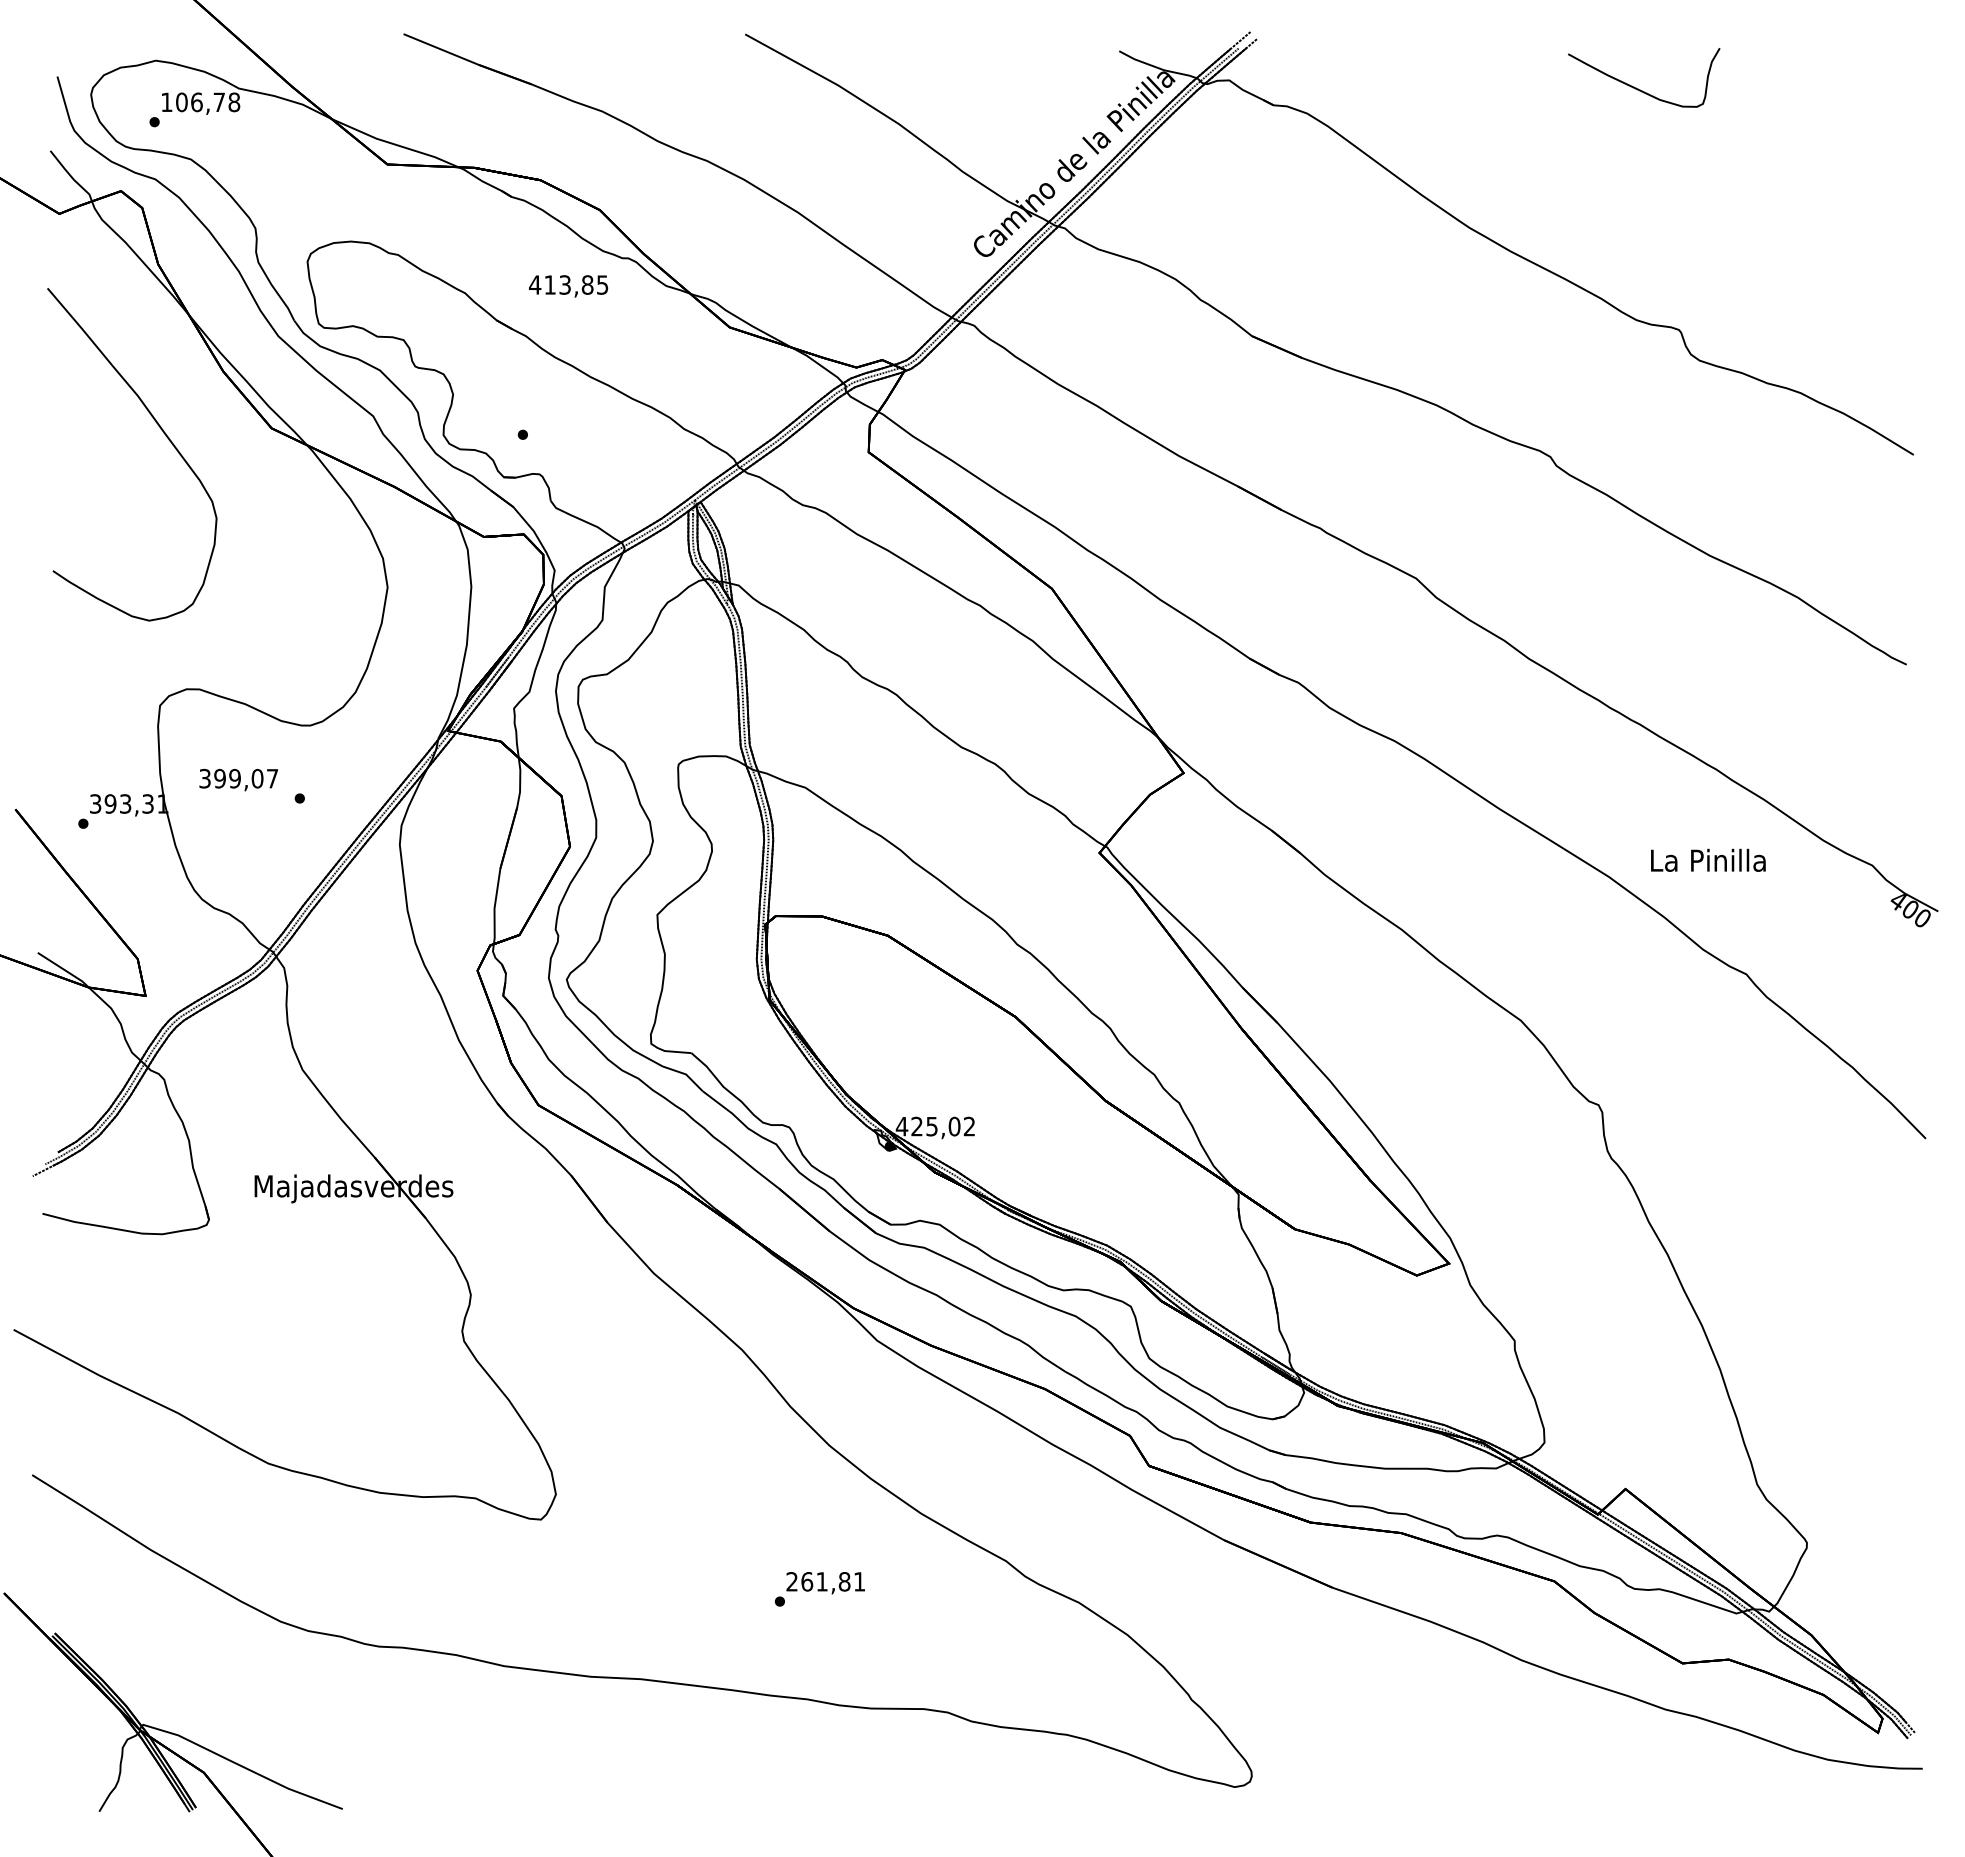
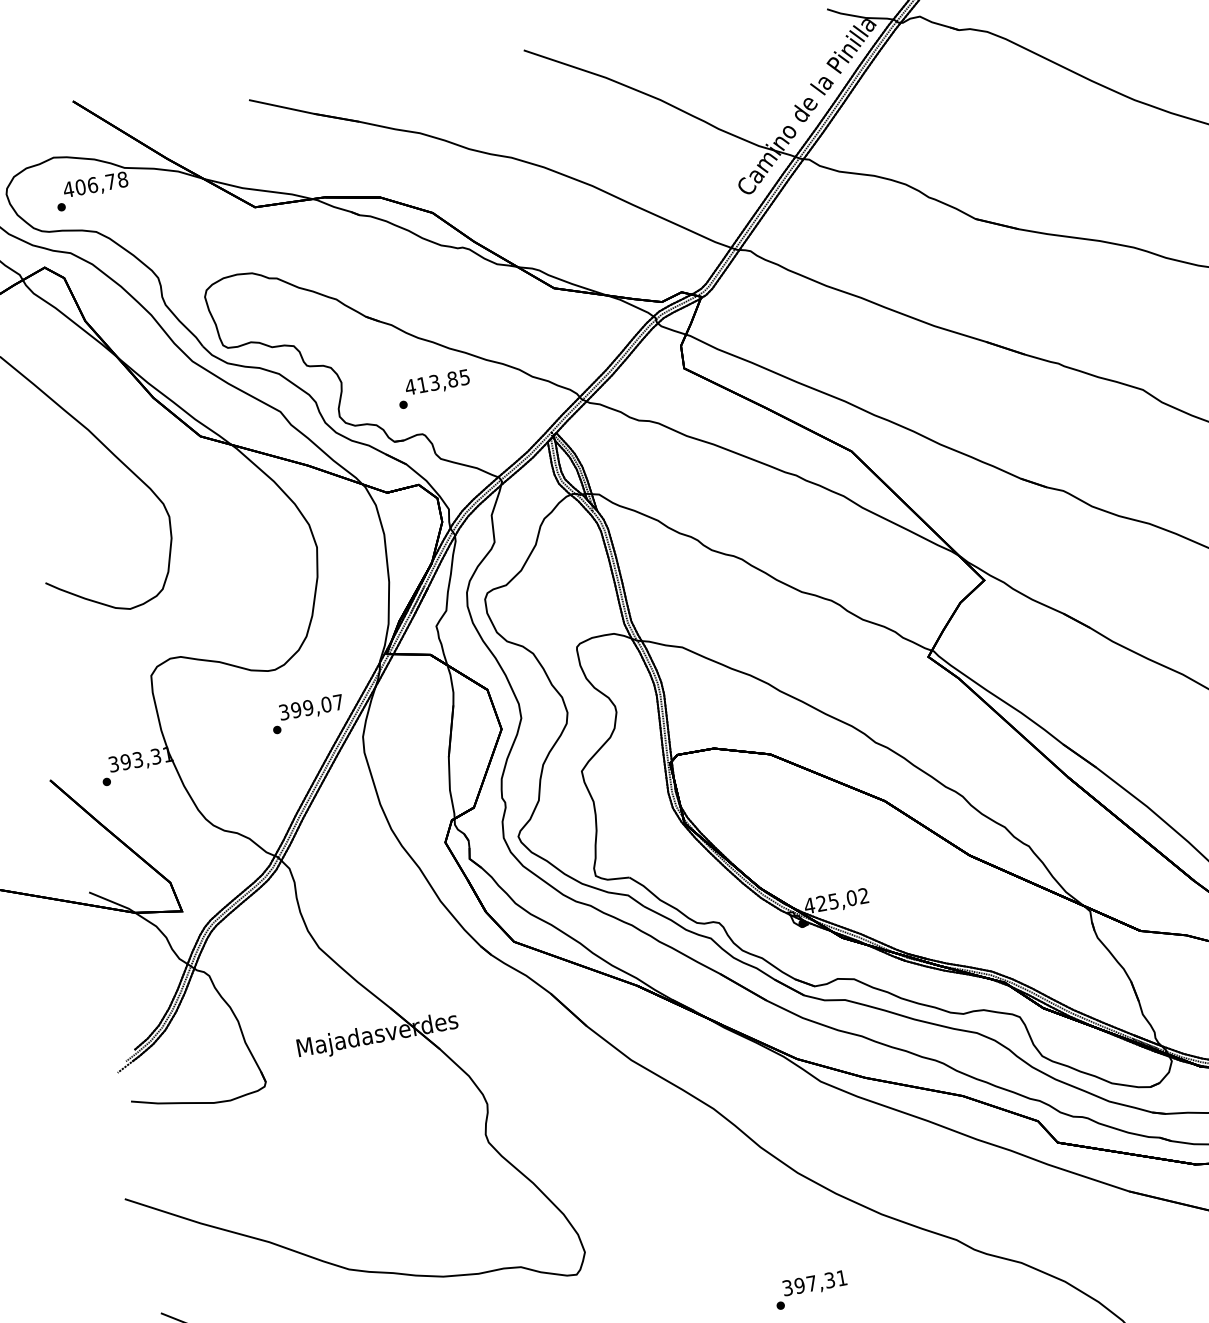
text: (166, 101) -> (68, 188), 106,78 -> 406,78
text: (568, 286) -> (437, 383), moved
text: (238, 779) -> (311, 708), moved
text: (818, 1581) -> (808, 1283), 261,81 -> 397,31

